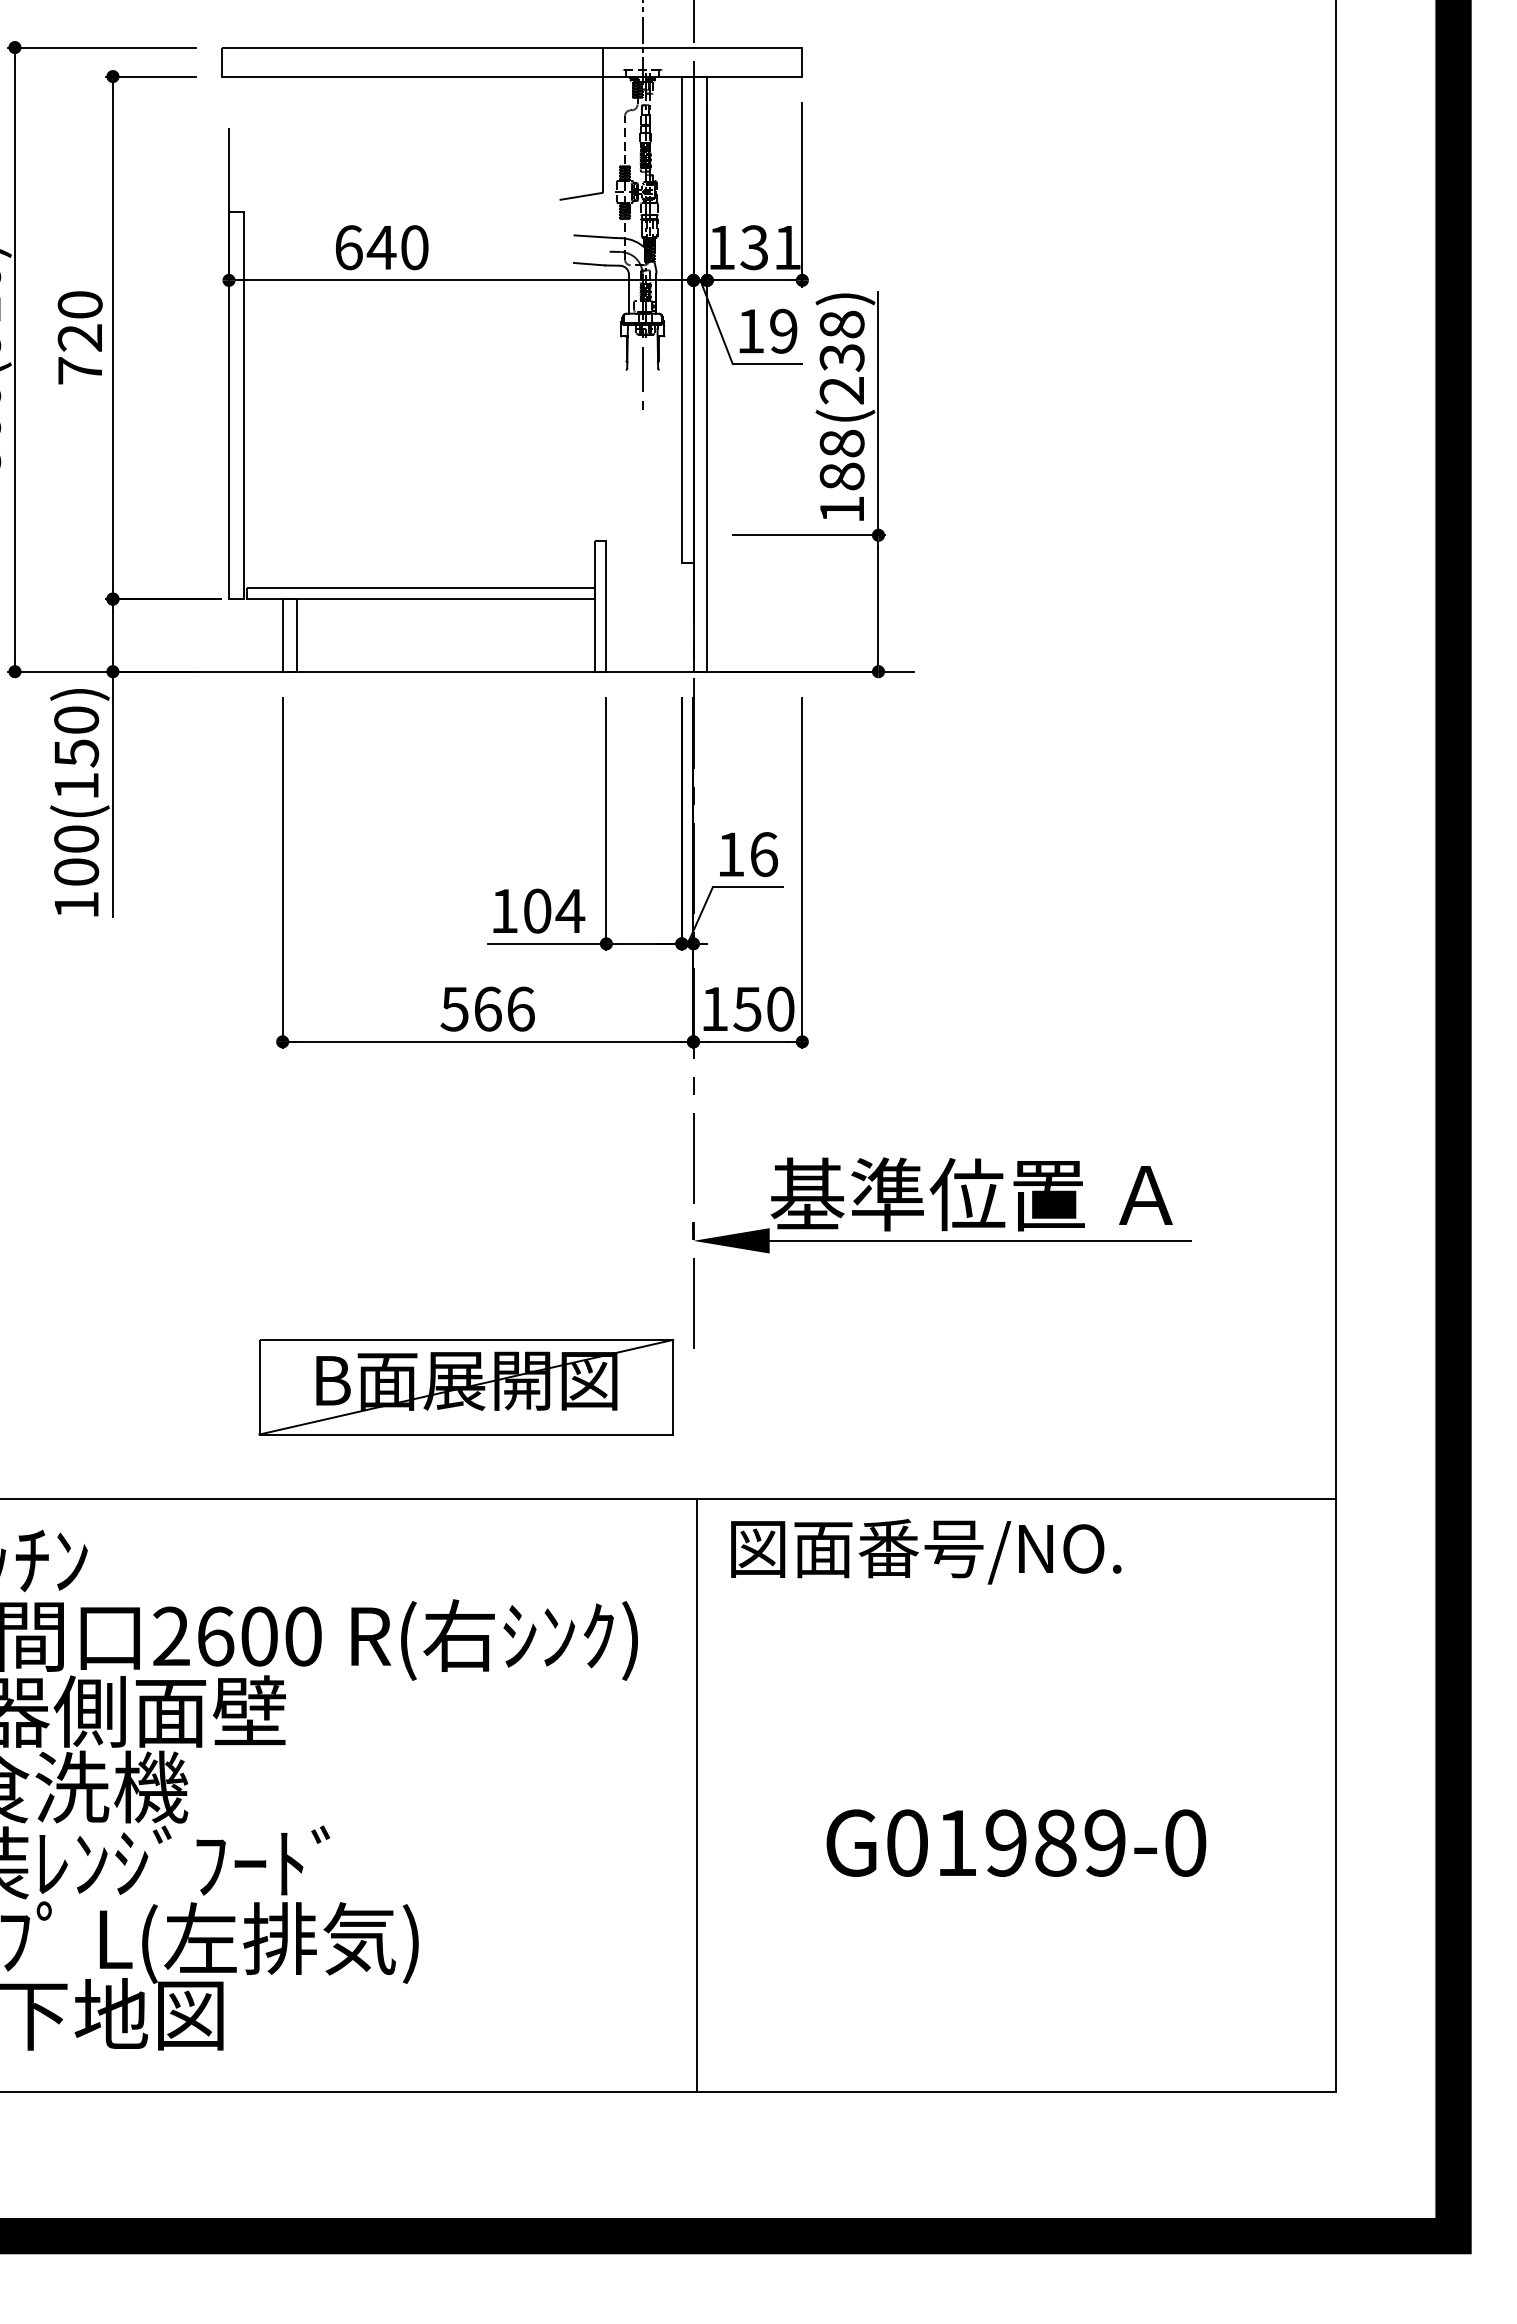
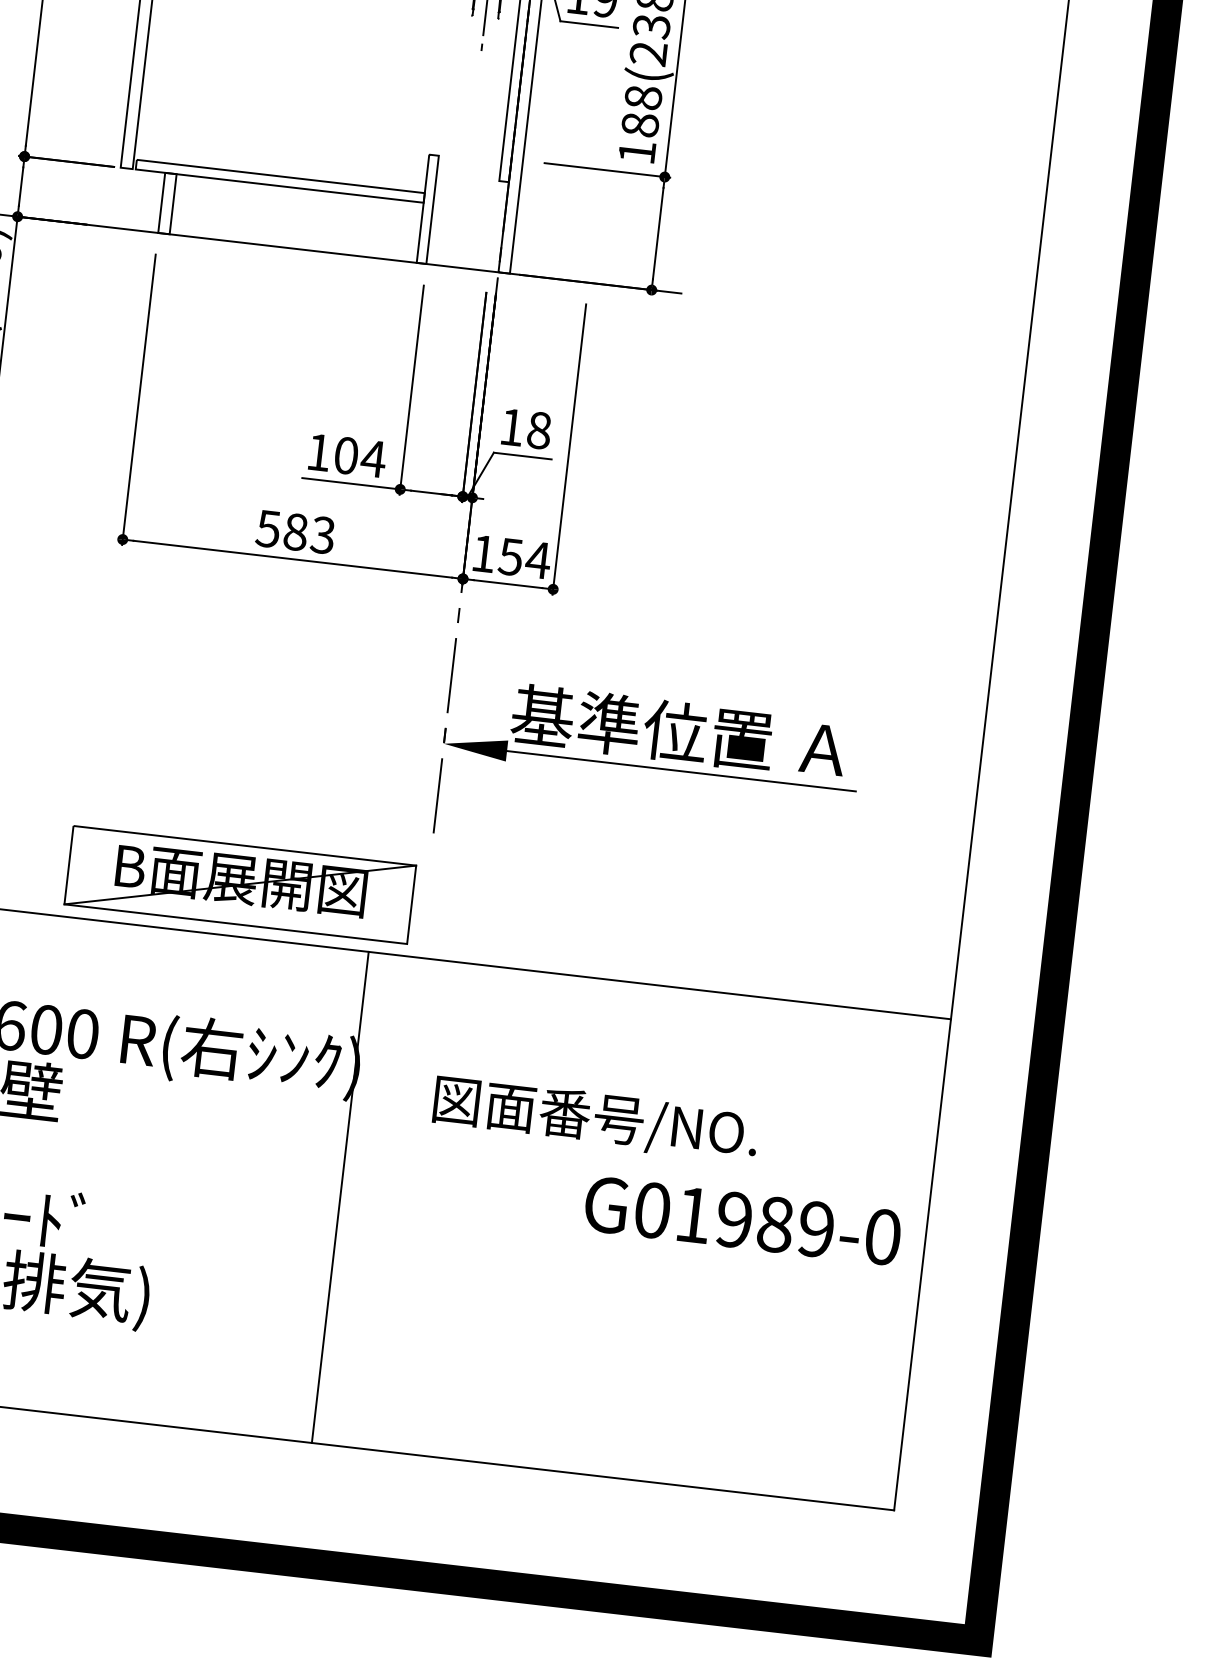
text: (764, 854) -> (539, 430), 16 -> 18
text: (504, 1008) -> (309, 533), 566 -> 583
text: (780, 1008) -> (538, 559), 150 -> 154
part: (466, 1386) -> (240, 884), moved
text: (926, 1551) -> (596, 1119), moved
line: (696, 1795) -> (340, 1197), moved
text: (1016, 1842) -> (743, 1220), moved

